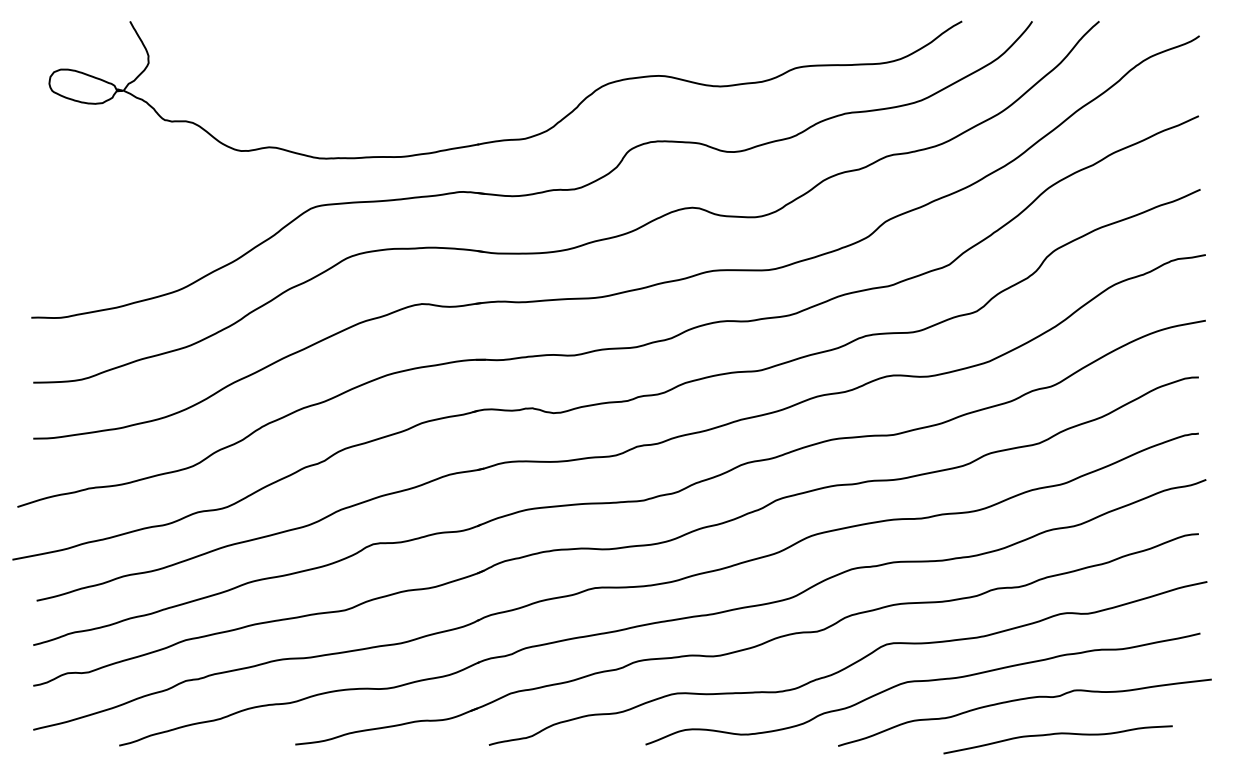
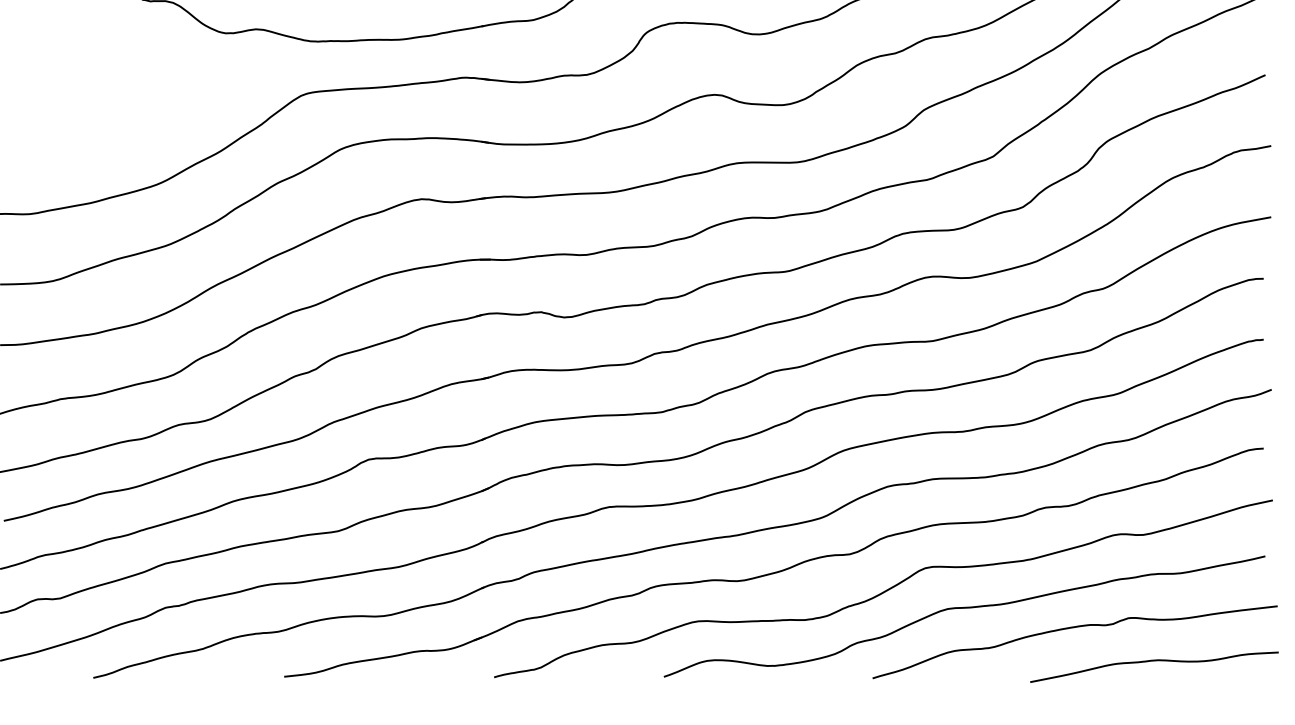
curve: (1057, 734) -> (1153, 661), moved

